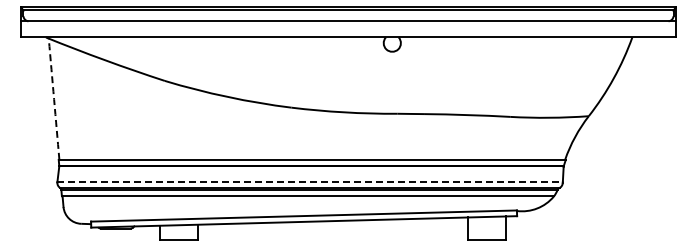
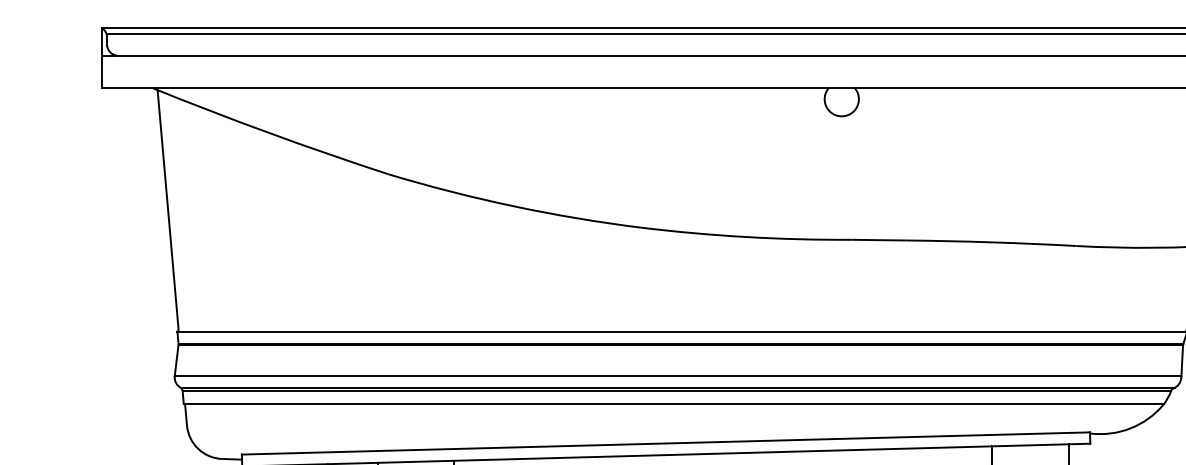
arc: (54, 99) -> (168, 211), dashed -> solid
line: (310, 182) -> (678, 376), dashed -> solid

